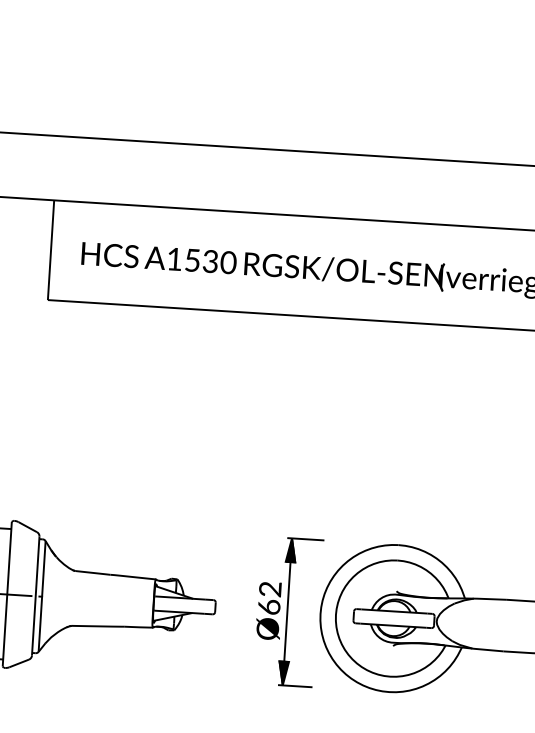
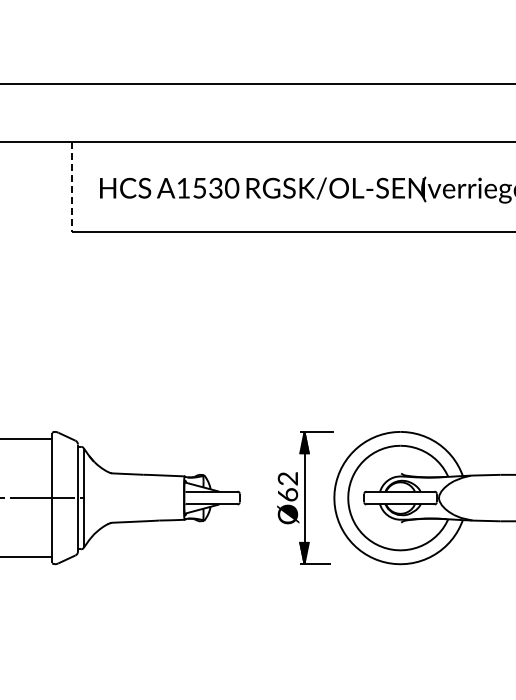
line: (51, 250) -> (72, 187), solid -> dashed

